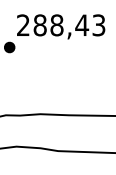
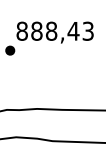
text: (22, 24) -> (21, 30), 288,43 -> 888,43

